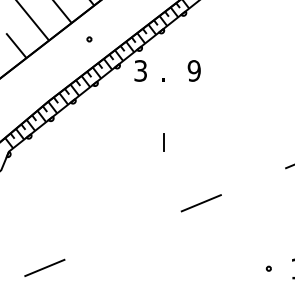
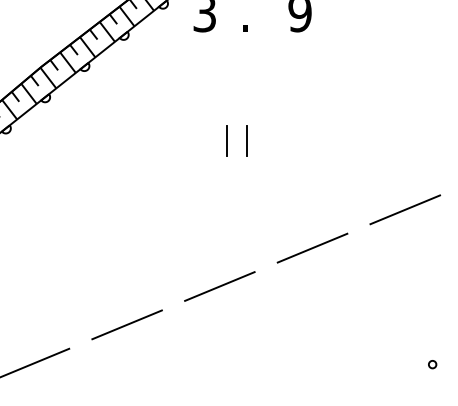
line: (152, 142) -> (225, 140), added
line: (253, 181) -> (405, 209), added
line: (148, 224) -> (218, 285), added
line: (96, 246) -> (126, 325), added

